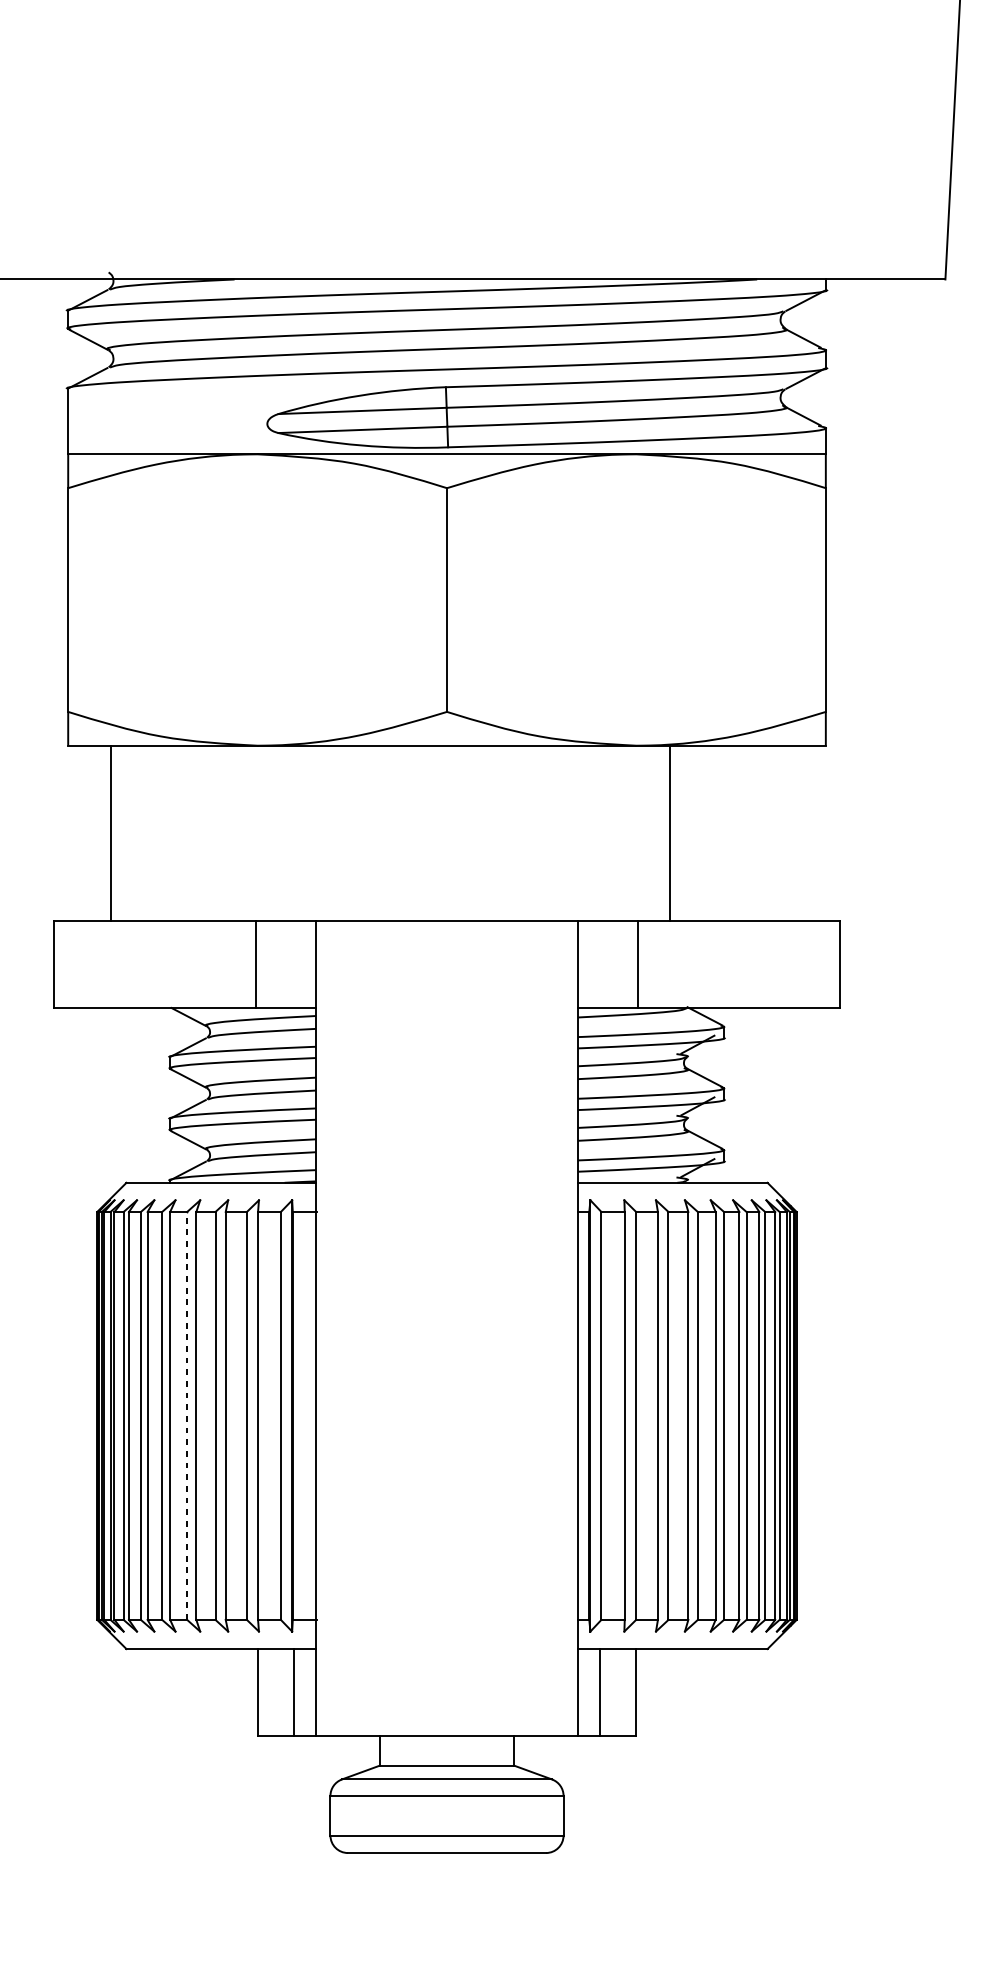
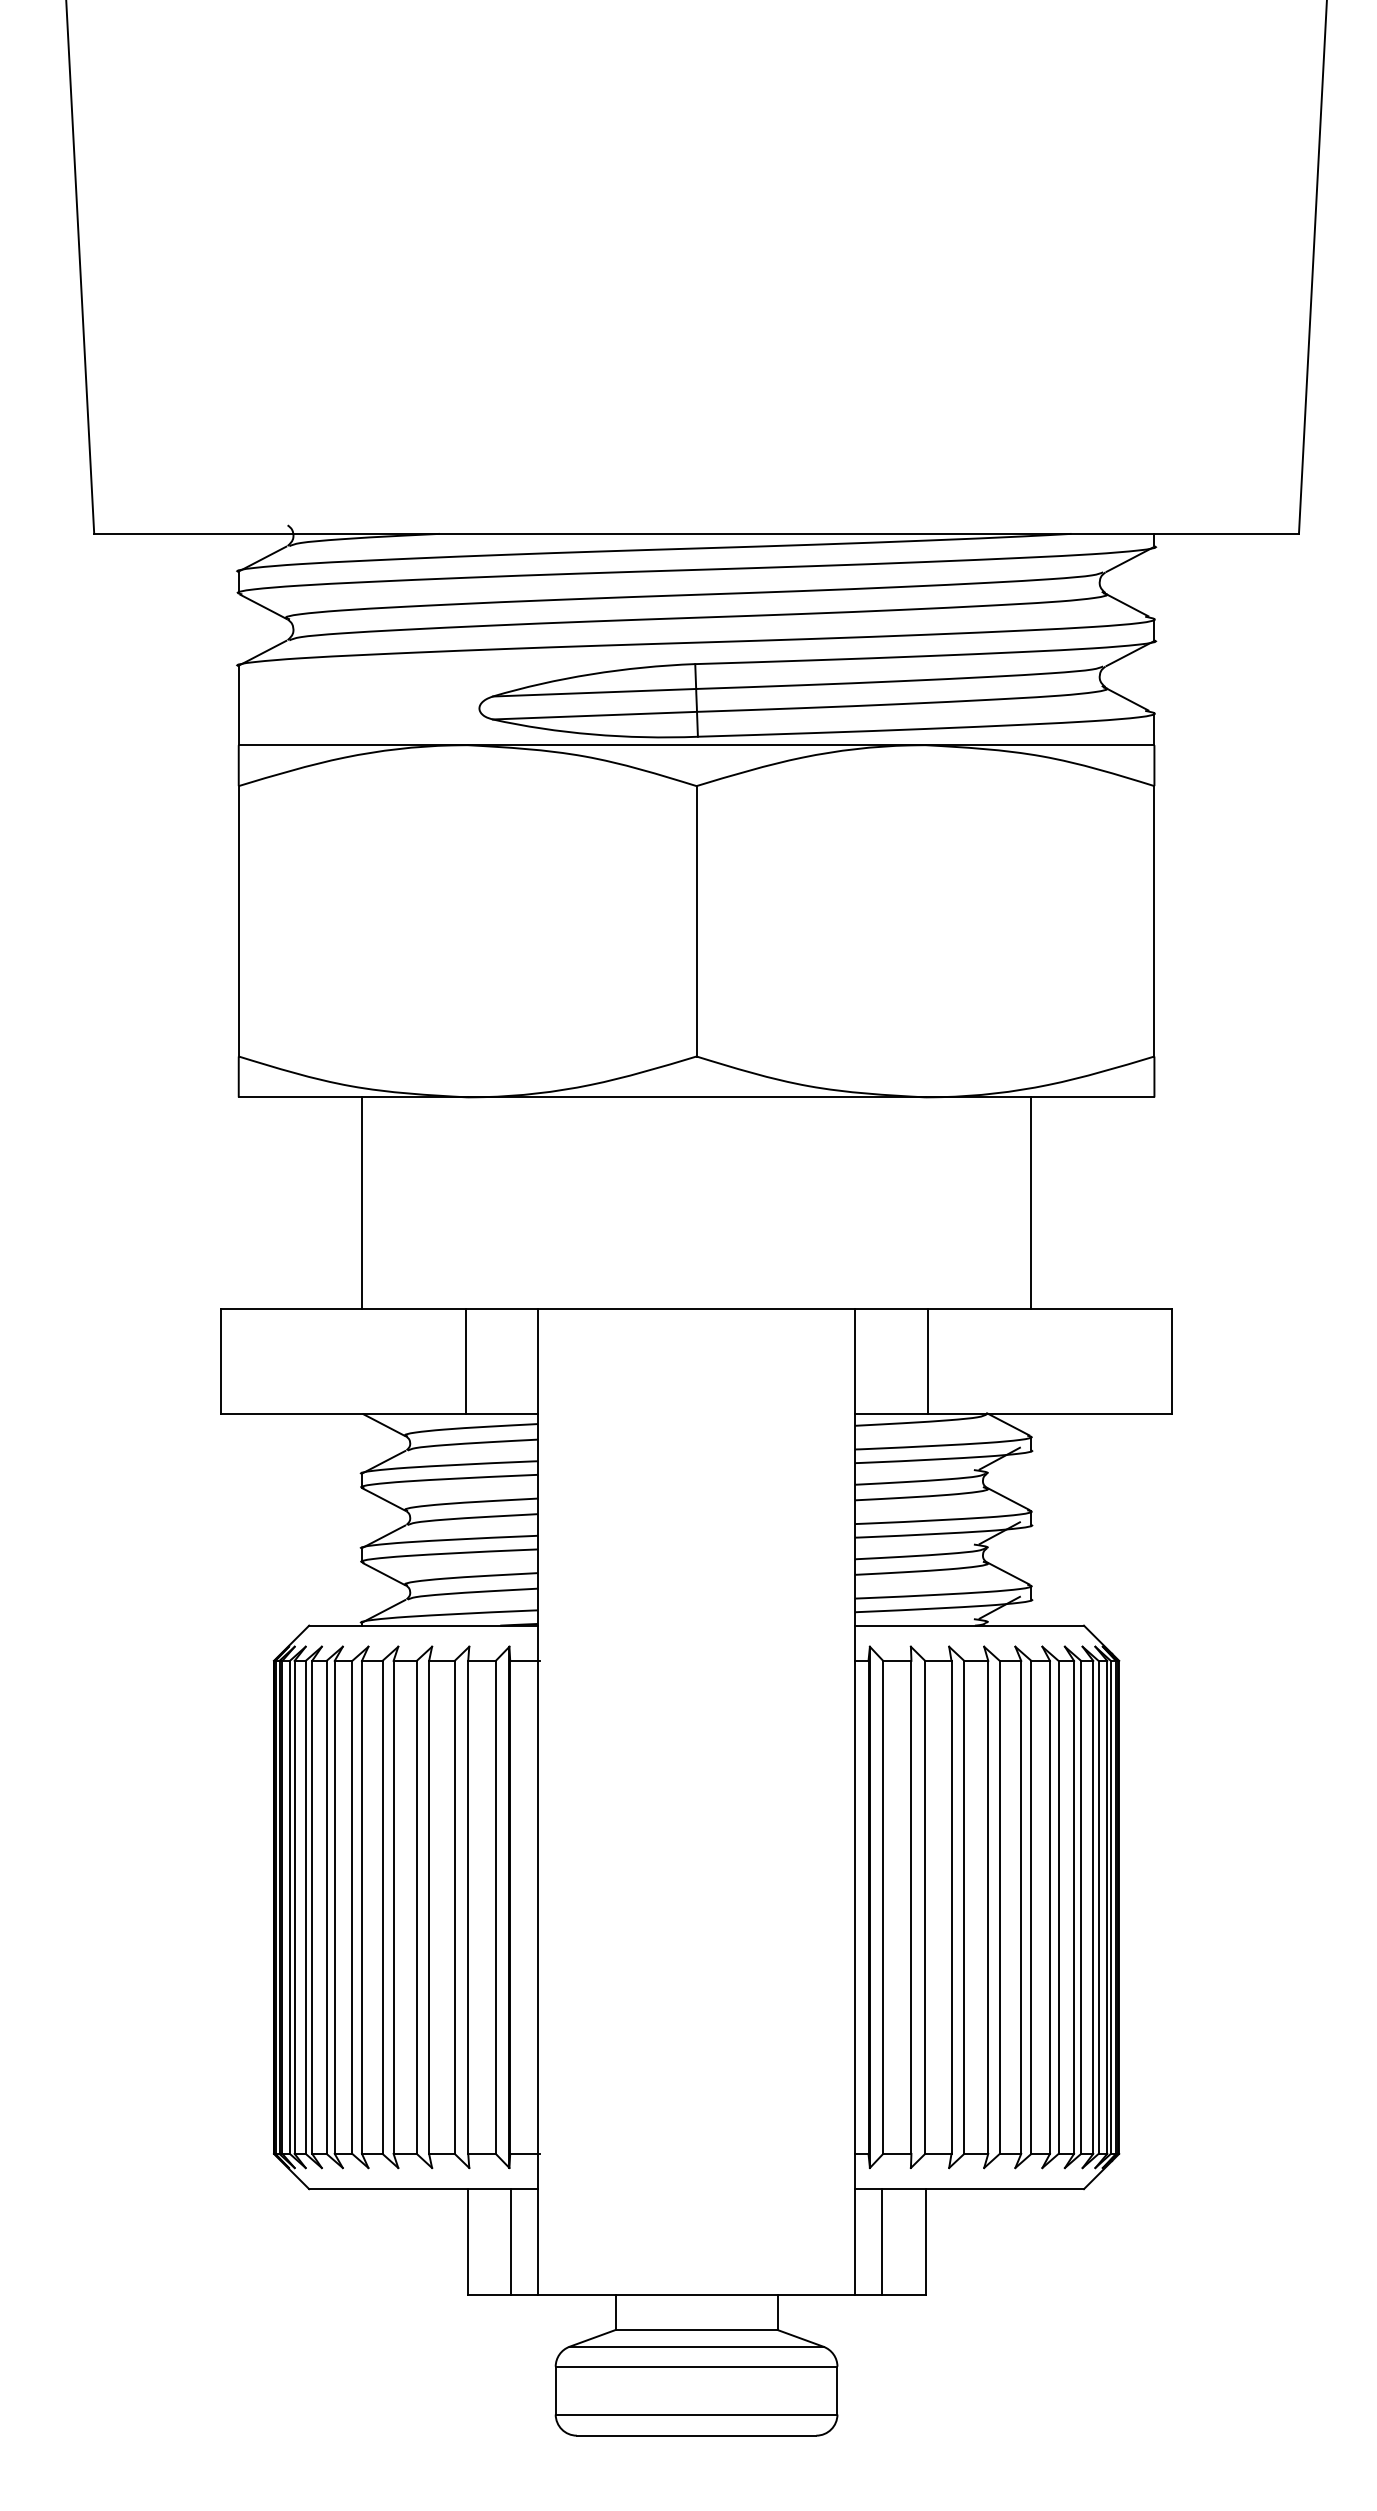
line: (111, 832) -> (362, 1202), moved
line: (670, 832) -> (1031, 1202), moved
line: (187, 1416) -> (382, 1907), dashed -> solid

